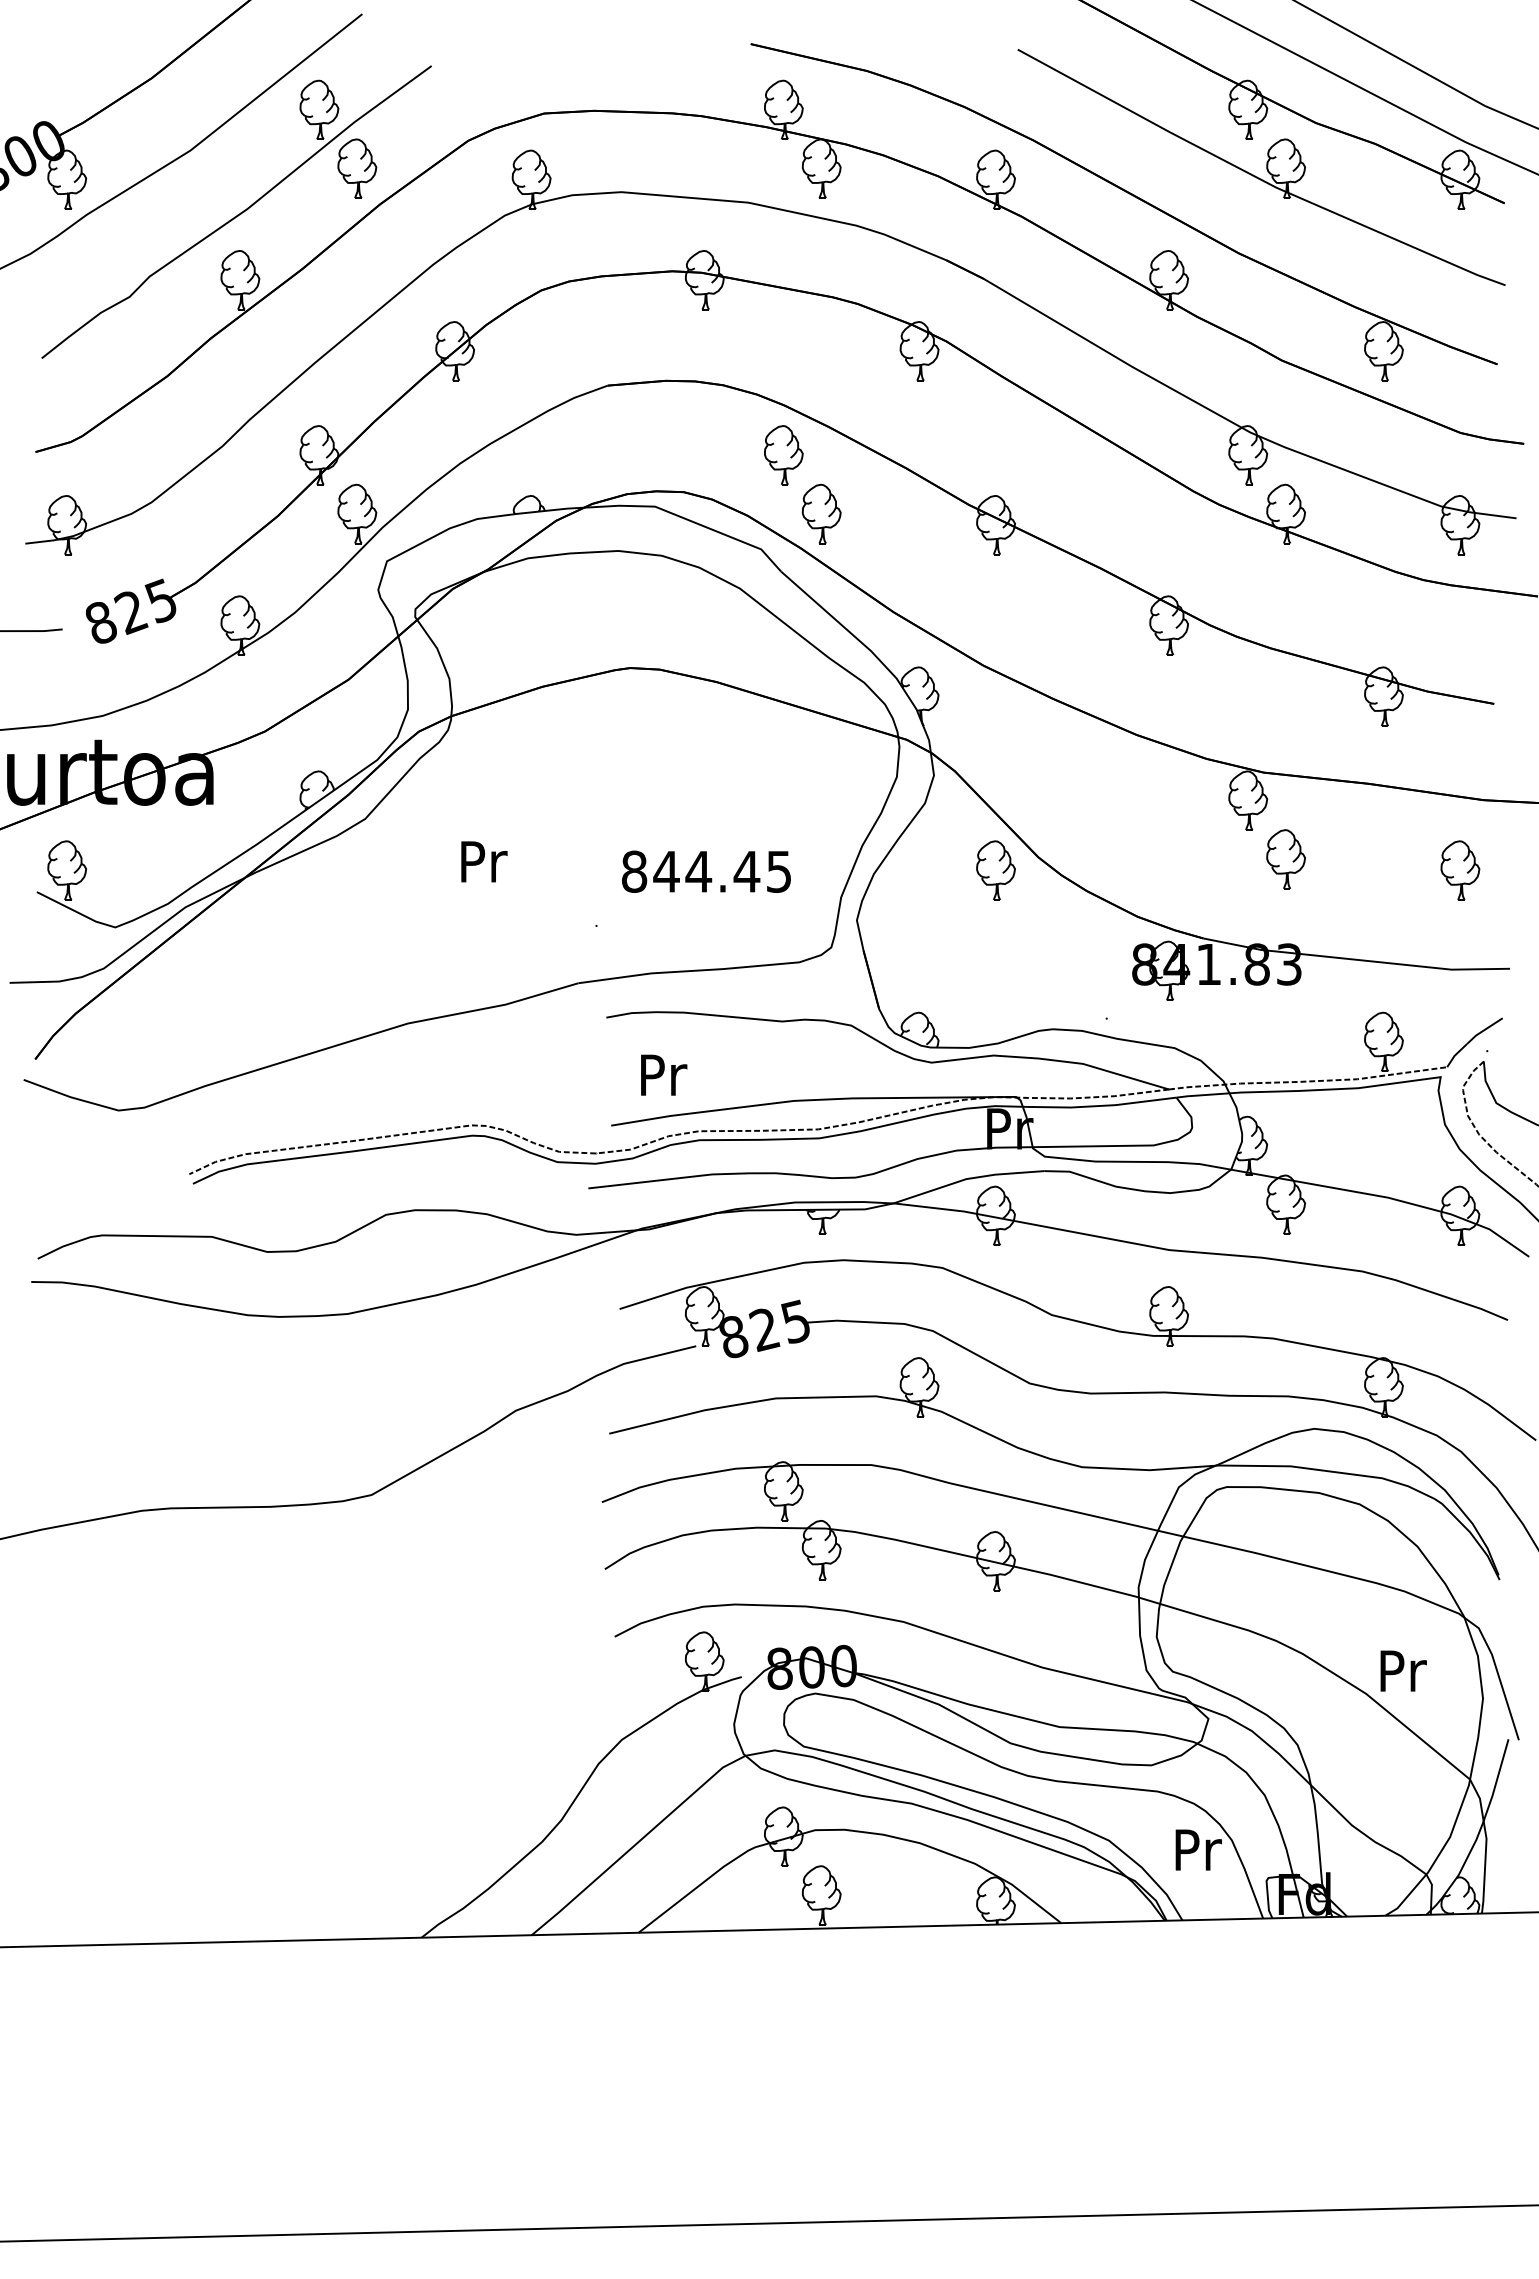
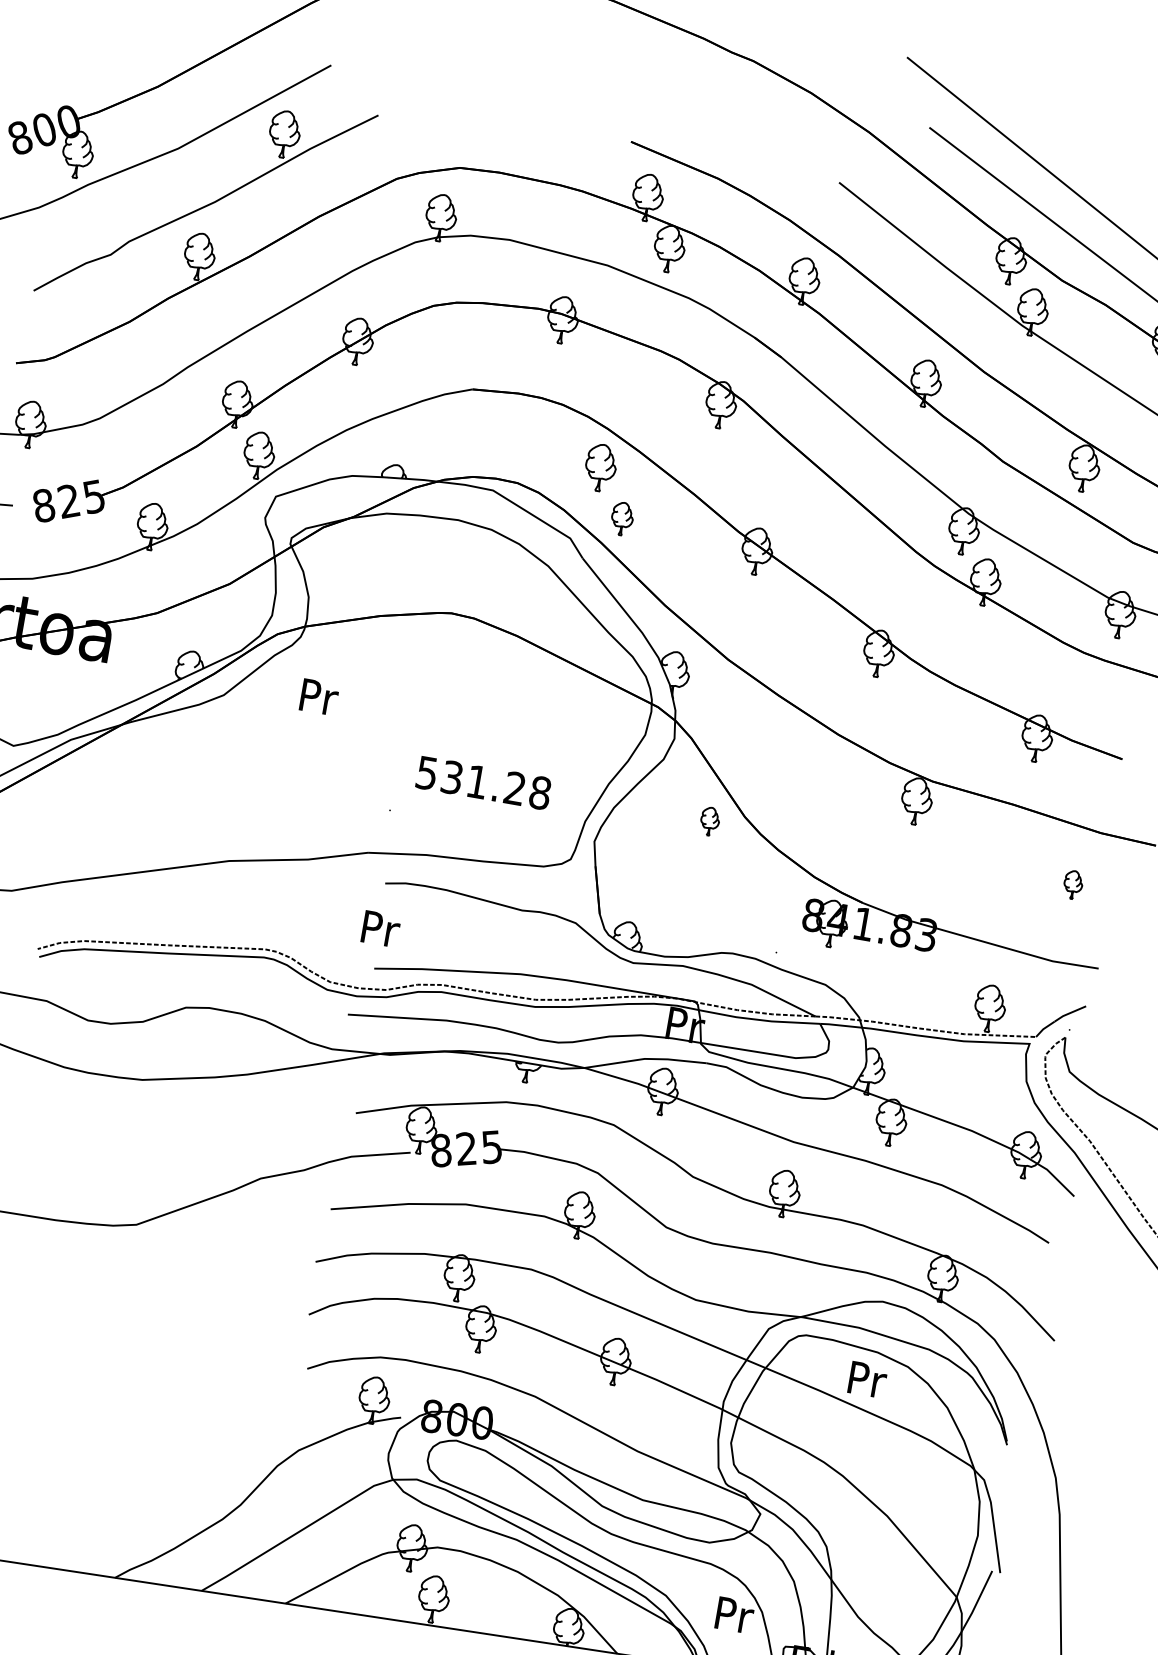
part: (357, 168) -> (306, 185), removed
part: (821, 513) -> (622, 518), size x0.7
part: (1285, 859) -> (937, 852), removed
text: (484, 861) -> (319, 697), moved
part: (995, 870) -> (709, 821), size x0.6
part: (1460, 870) -> (1073, 884), size x0.6
text: (706, 871) -> (483, 782), 844.45 -> 531.28
text: (664, 1074) -> (381, 928), moved
text: (1403, 1670) -> (867, 1379), moved

